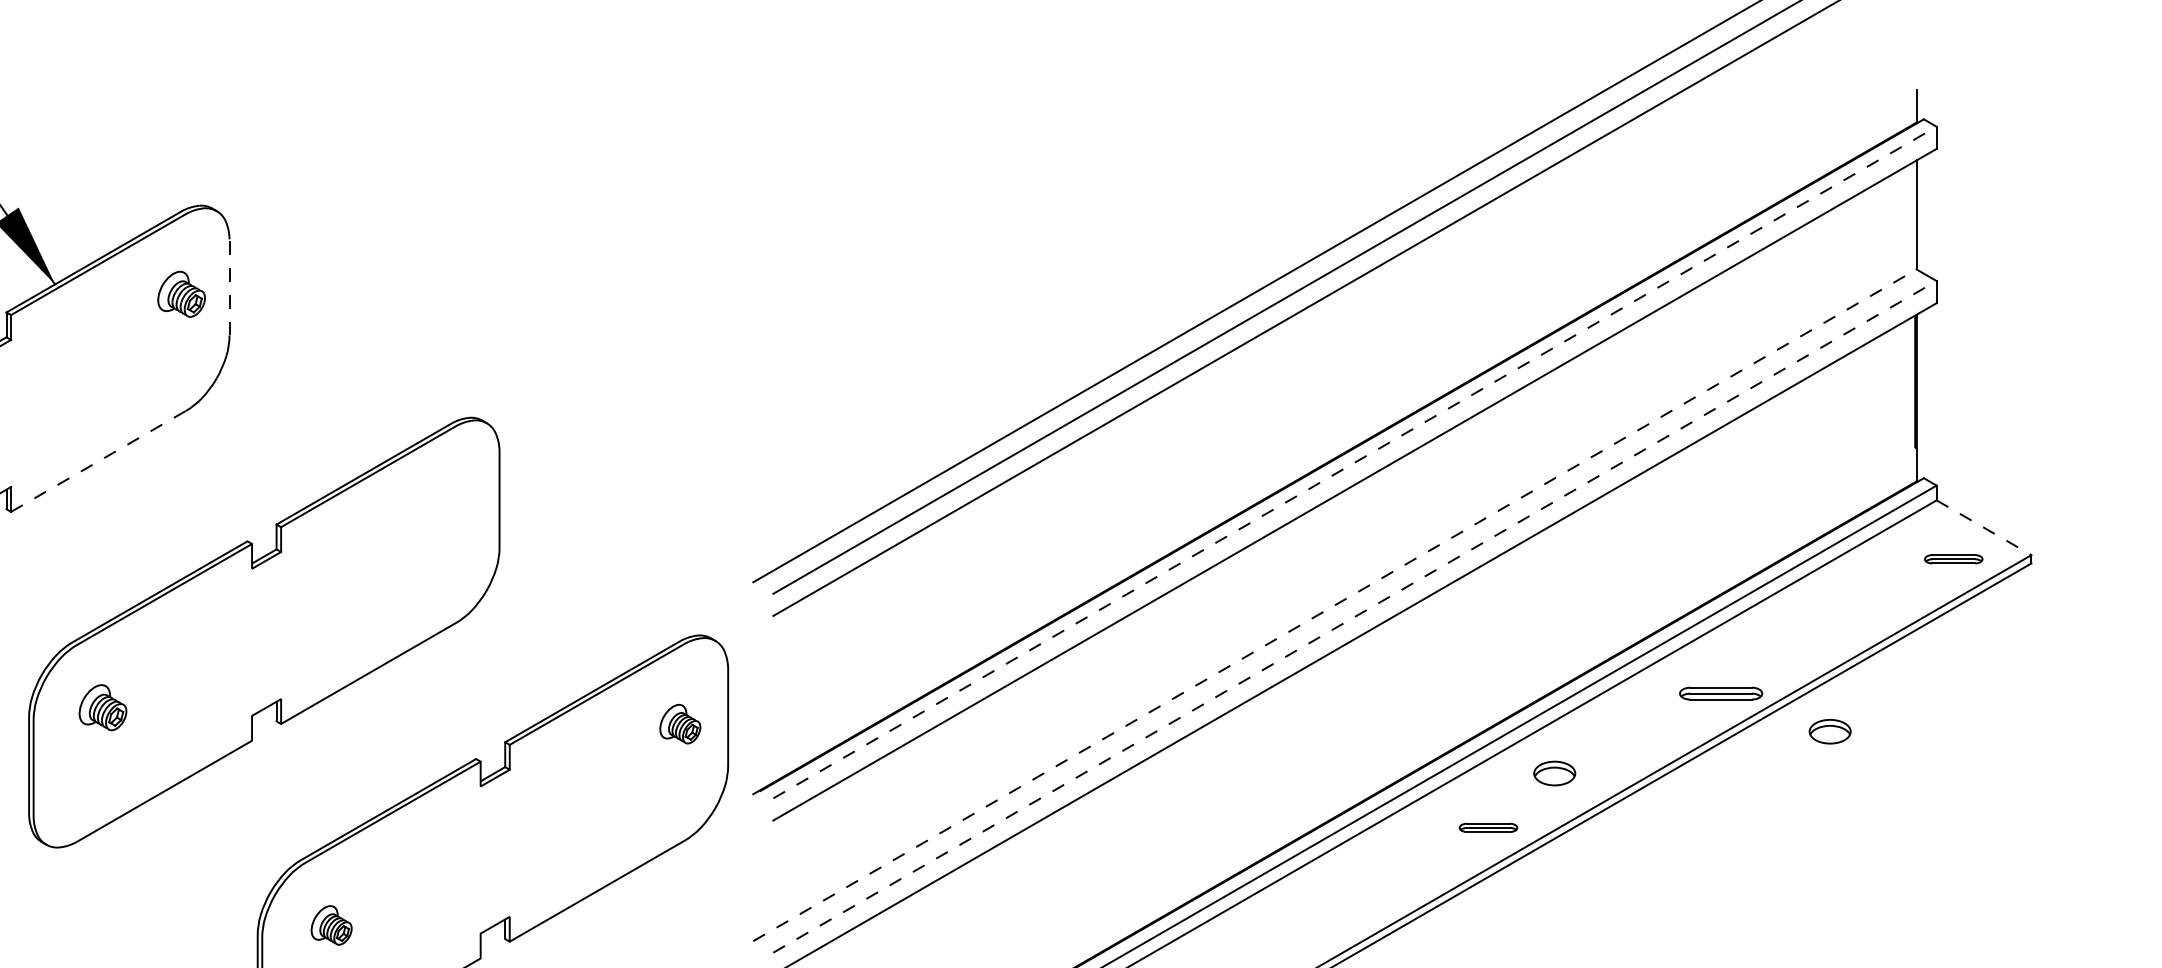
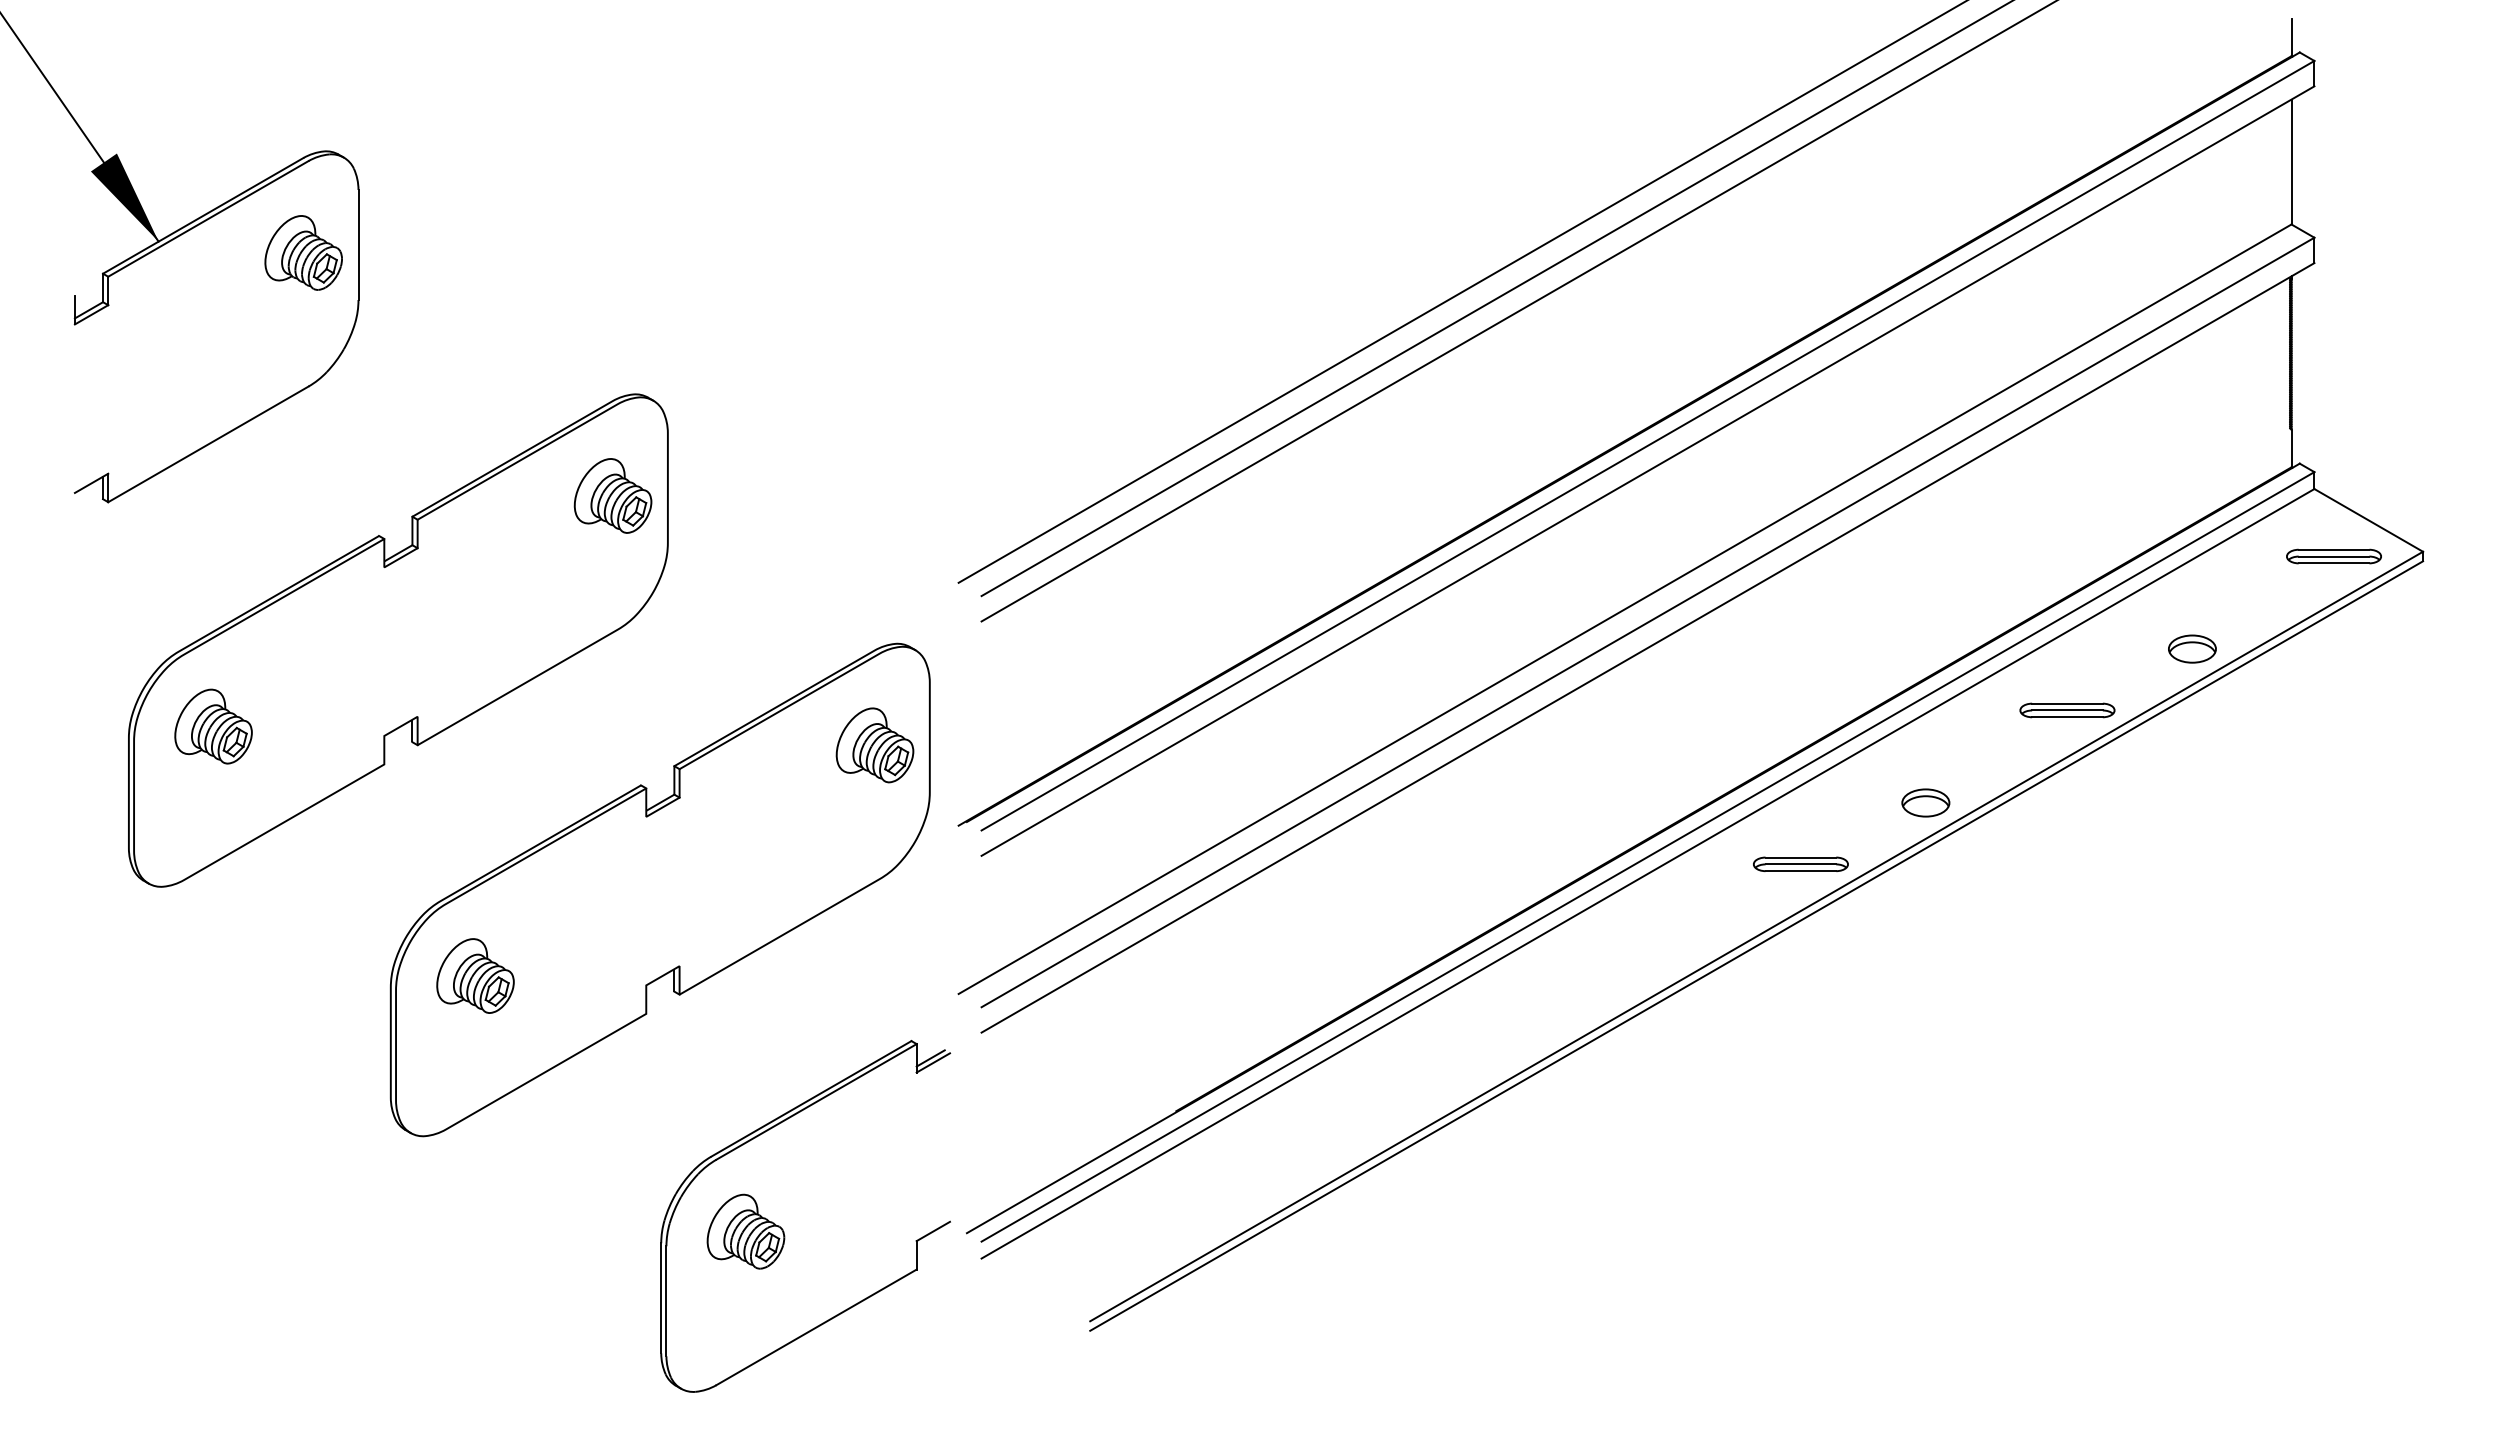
line: (229, 286) -> (358, 244), dashed -> solid
part: (181, 293) -> (303, 252), size x1.43
line: (98, 461) -> (208, 444), dashed -> solid
line: (1355, 462) -> (1648, 445), dashed -> solid
part: (451, 506) -> (612, 495), added
line: (1983, 527) -> (2368, 520), dashed -> solid
part: (1953, 559) -> (2333, 556), size x1.43
line: (1335, 605) -> (1625, 609), dashed -> solid
line: (1355, 616) -> (1648, 622), dashed -> solid
part: (102, 707) -> (213, 726), size x1.43
part: (679, 724) -> (874, 745), size x1.67
part: (1830, 731) -> (2192, 648), moved
part: (1554, 773) -> (1925, 802), moved
part: (1488, 827) -> (1800, 863), size x1.43
part: (331, 924) -> (475, 975), size x1.67

